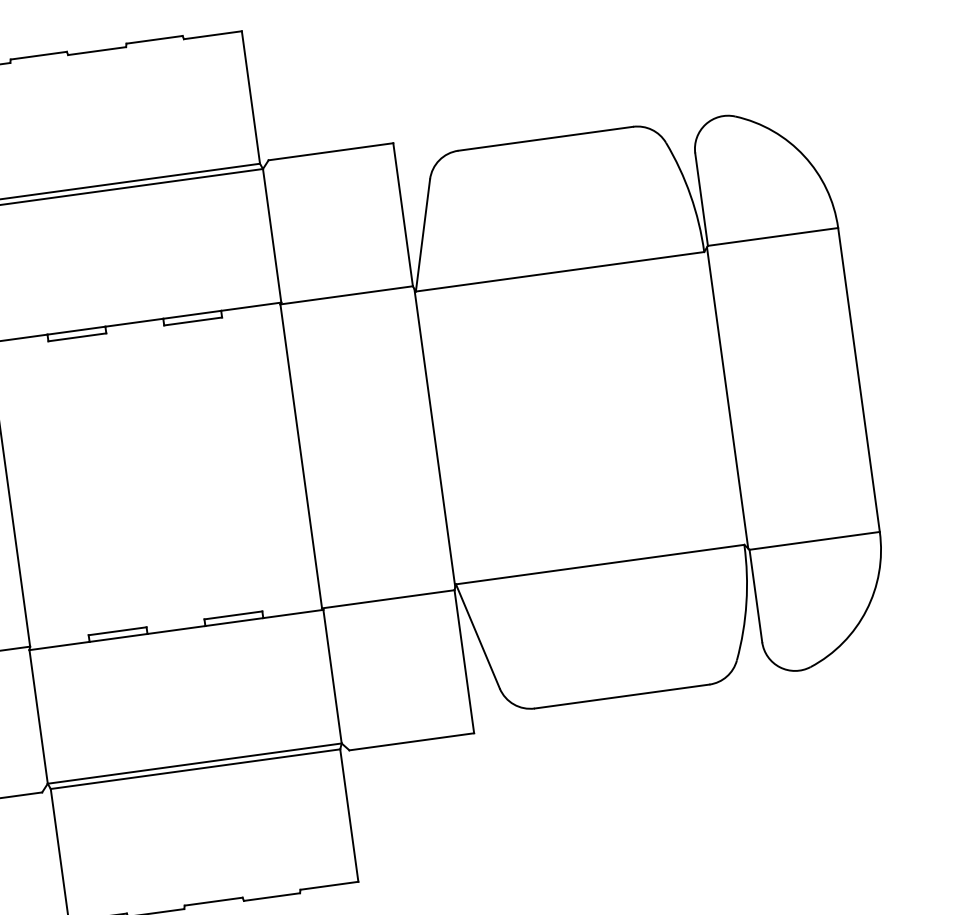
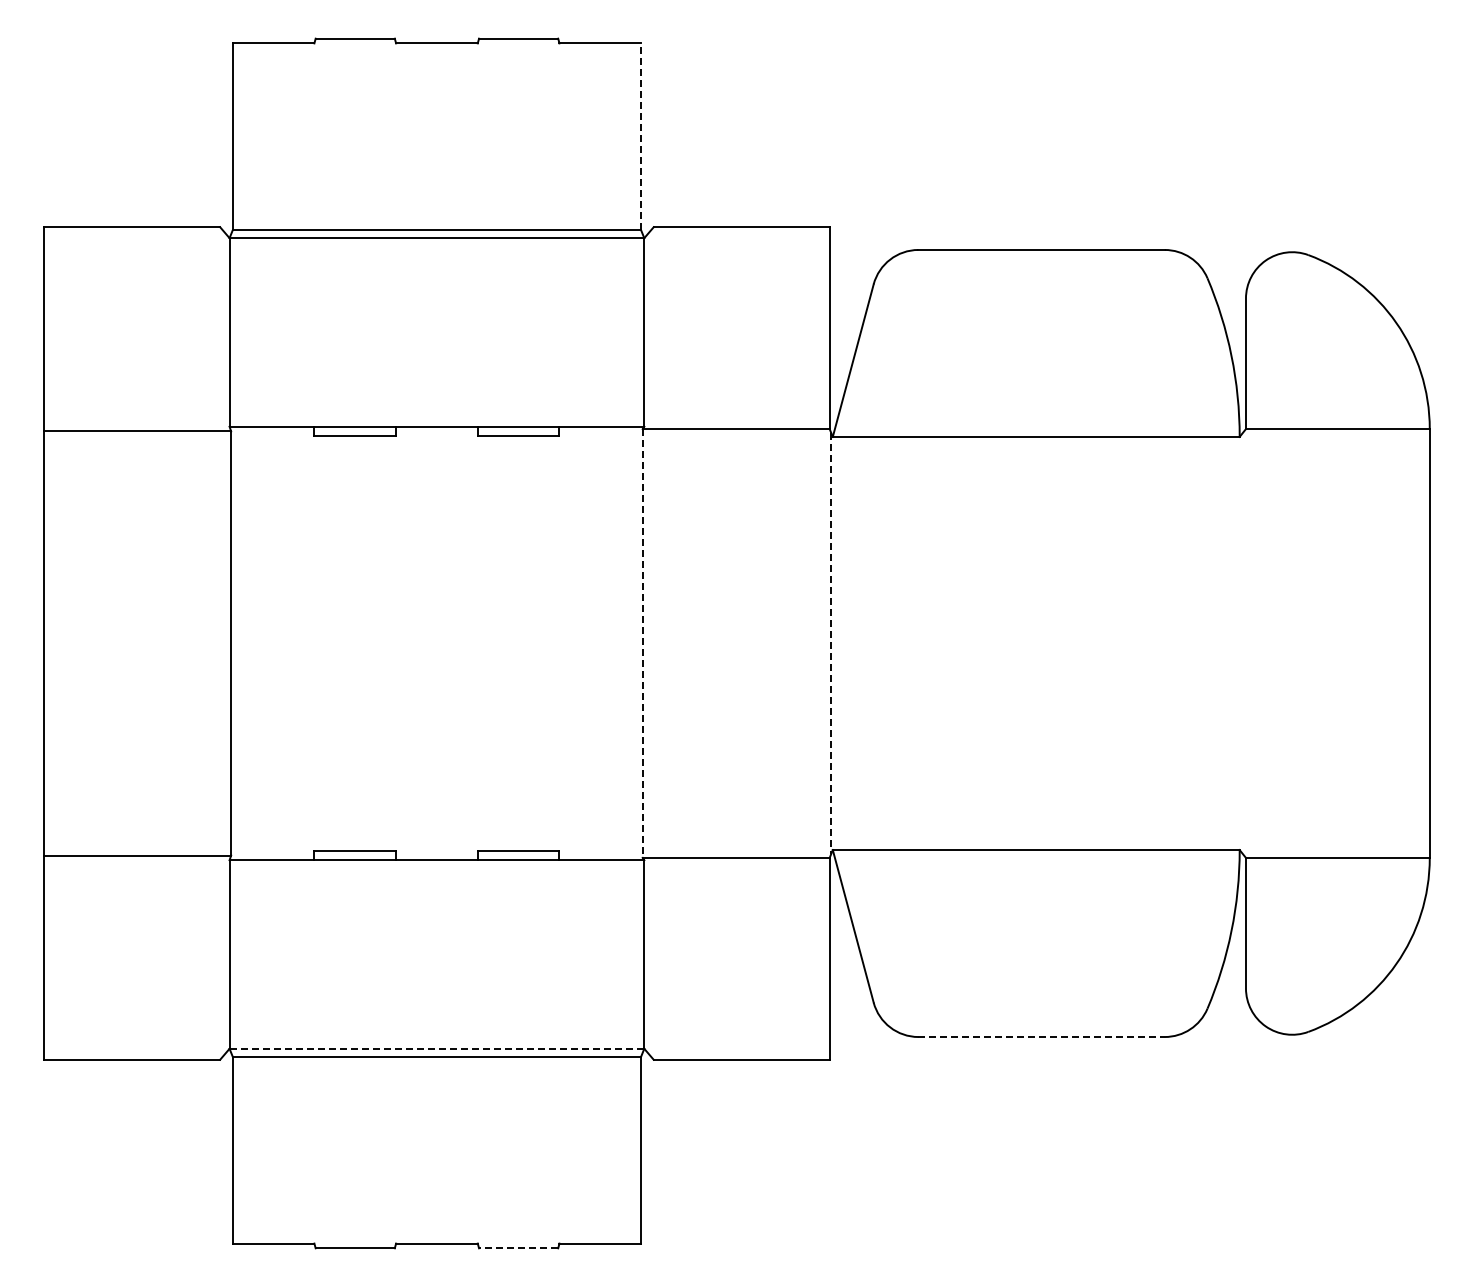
line: (251, 97) -> (641, 136), solid -> dashed
line: (727, 397) -> (1244, 643), removed
line: (435, 438) -> (831, 643), solid -> dashed
line: (301, 456) -> (642, 643), solid -> dashed
line: (622, 696) -> (1042, 1037), solid -> dashed
line: (194, 763) -> (436, 1048), solid -> dashed
line: (271, 897) -> (518, 1248), solid -> dashed

